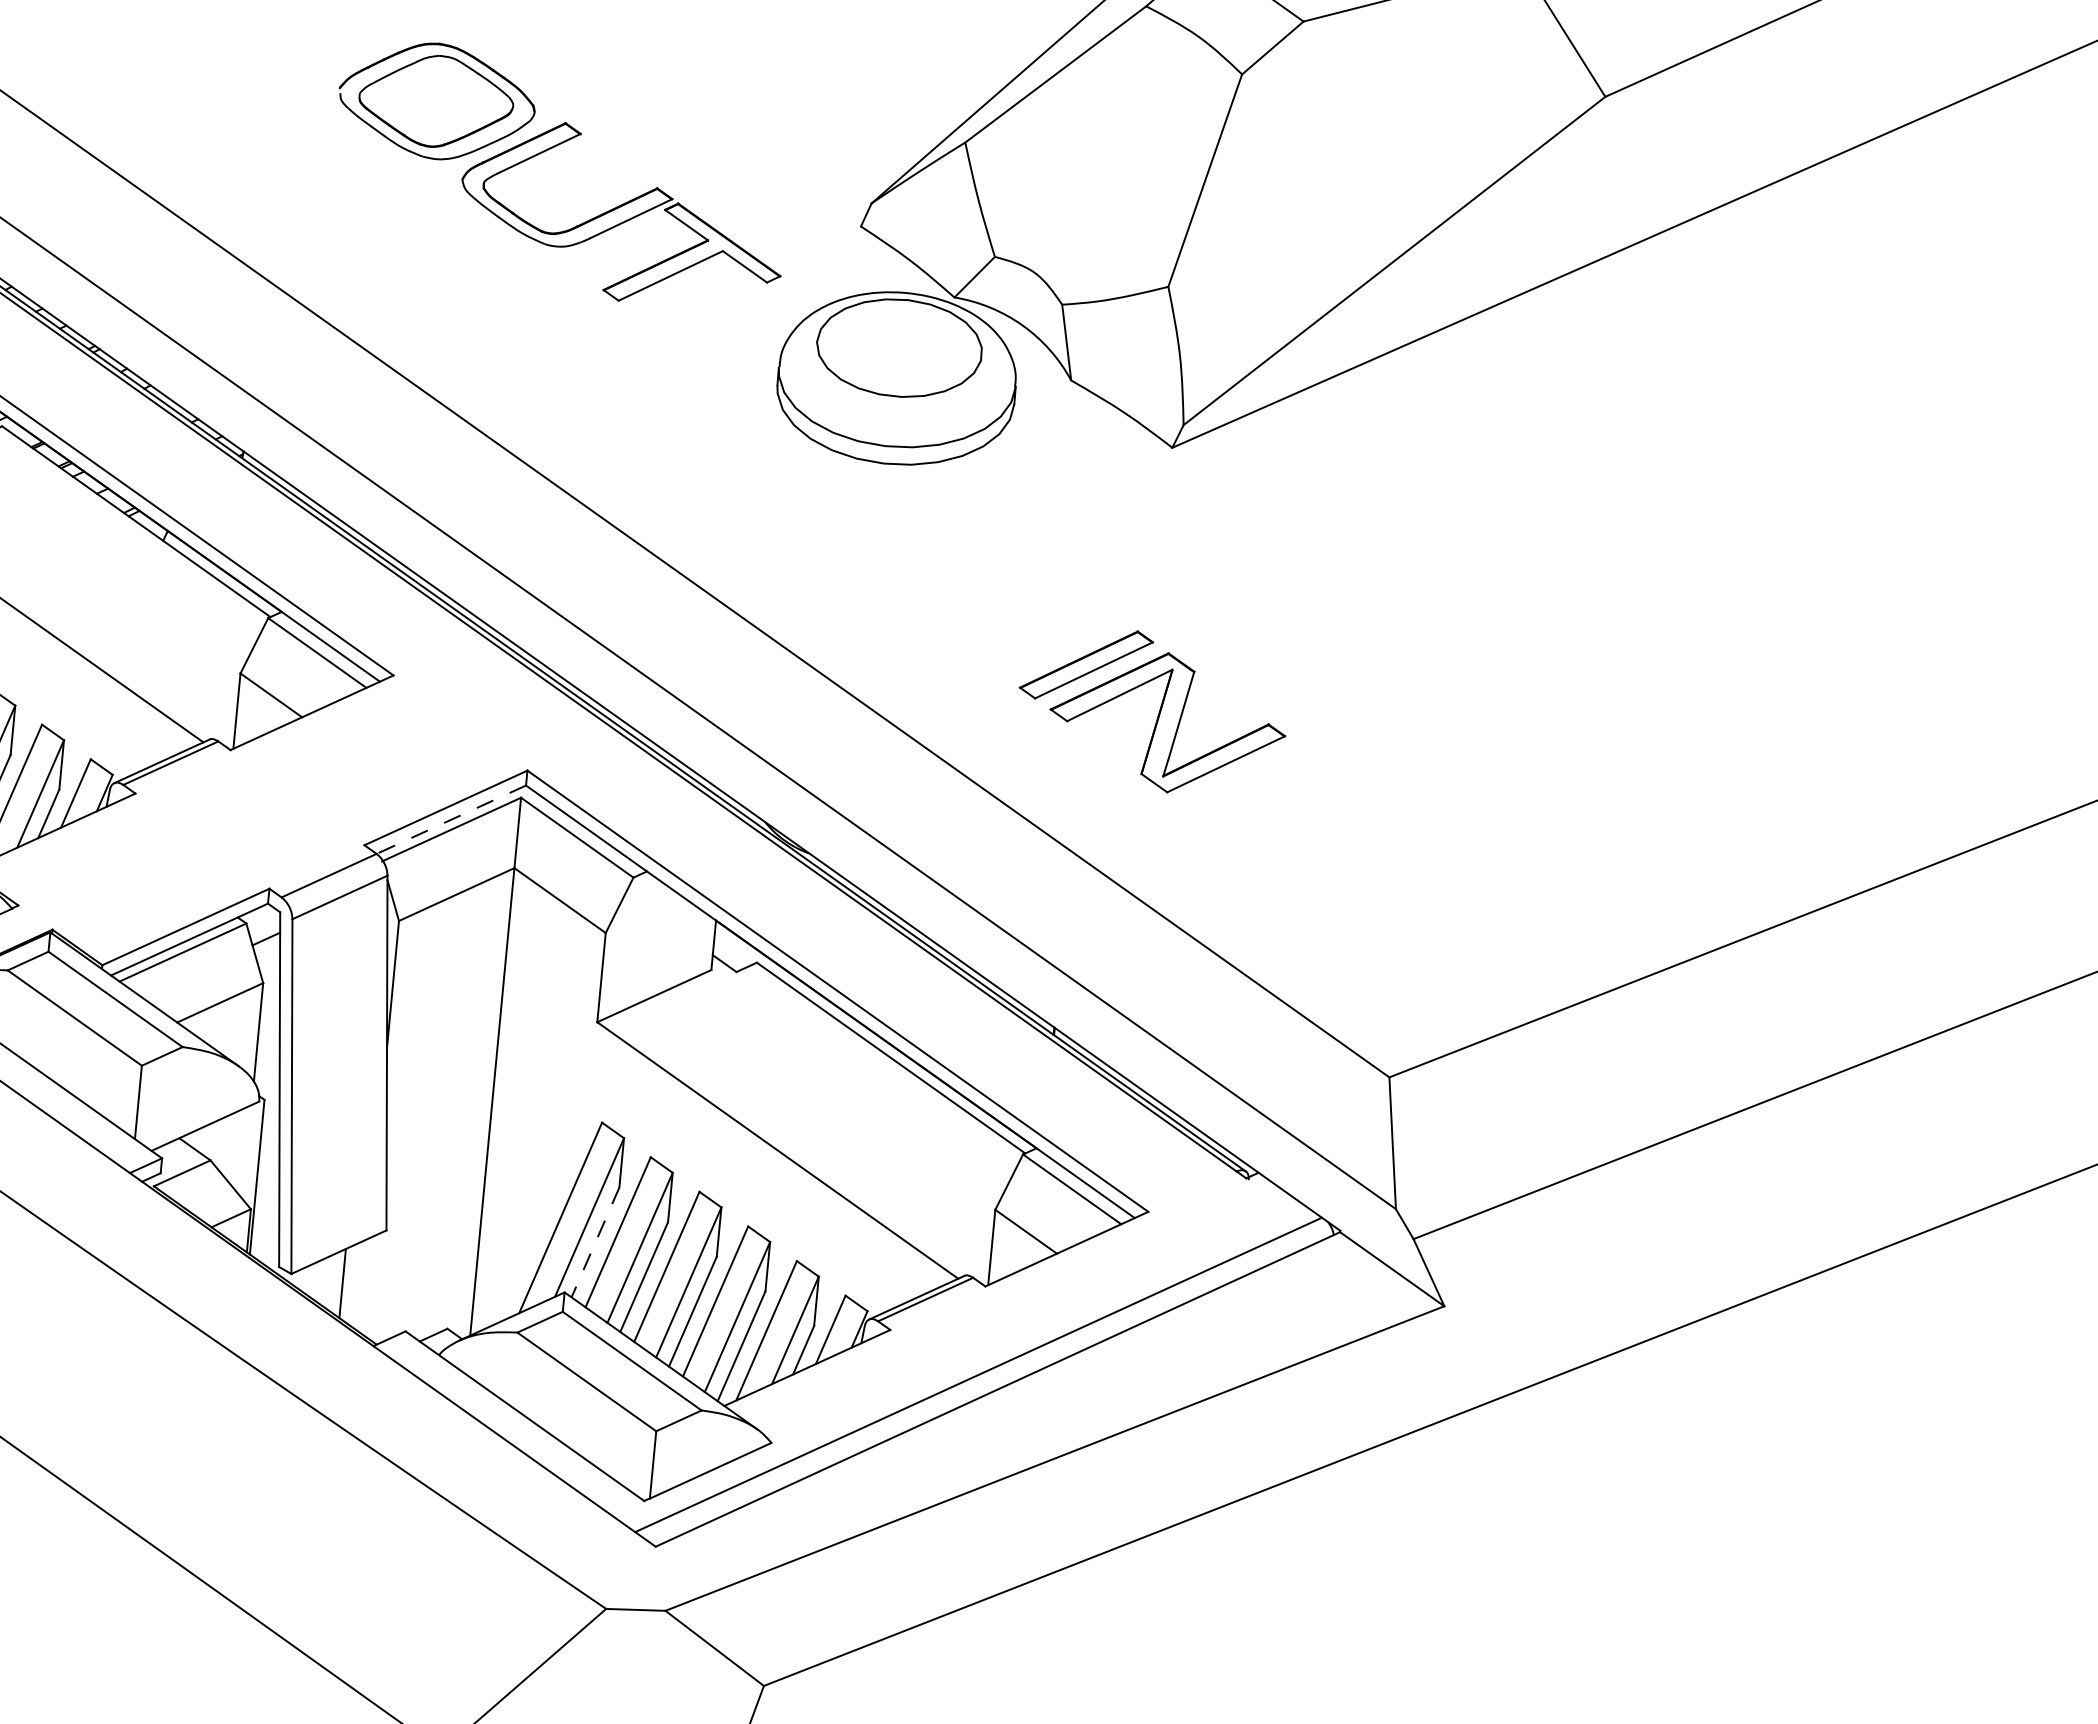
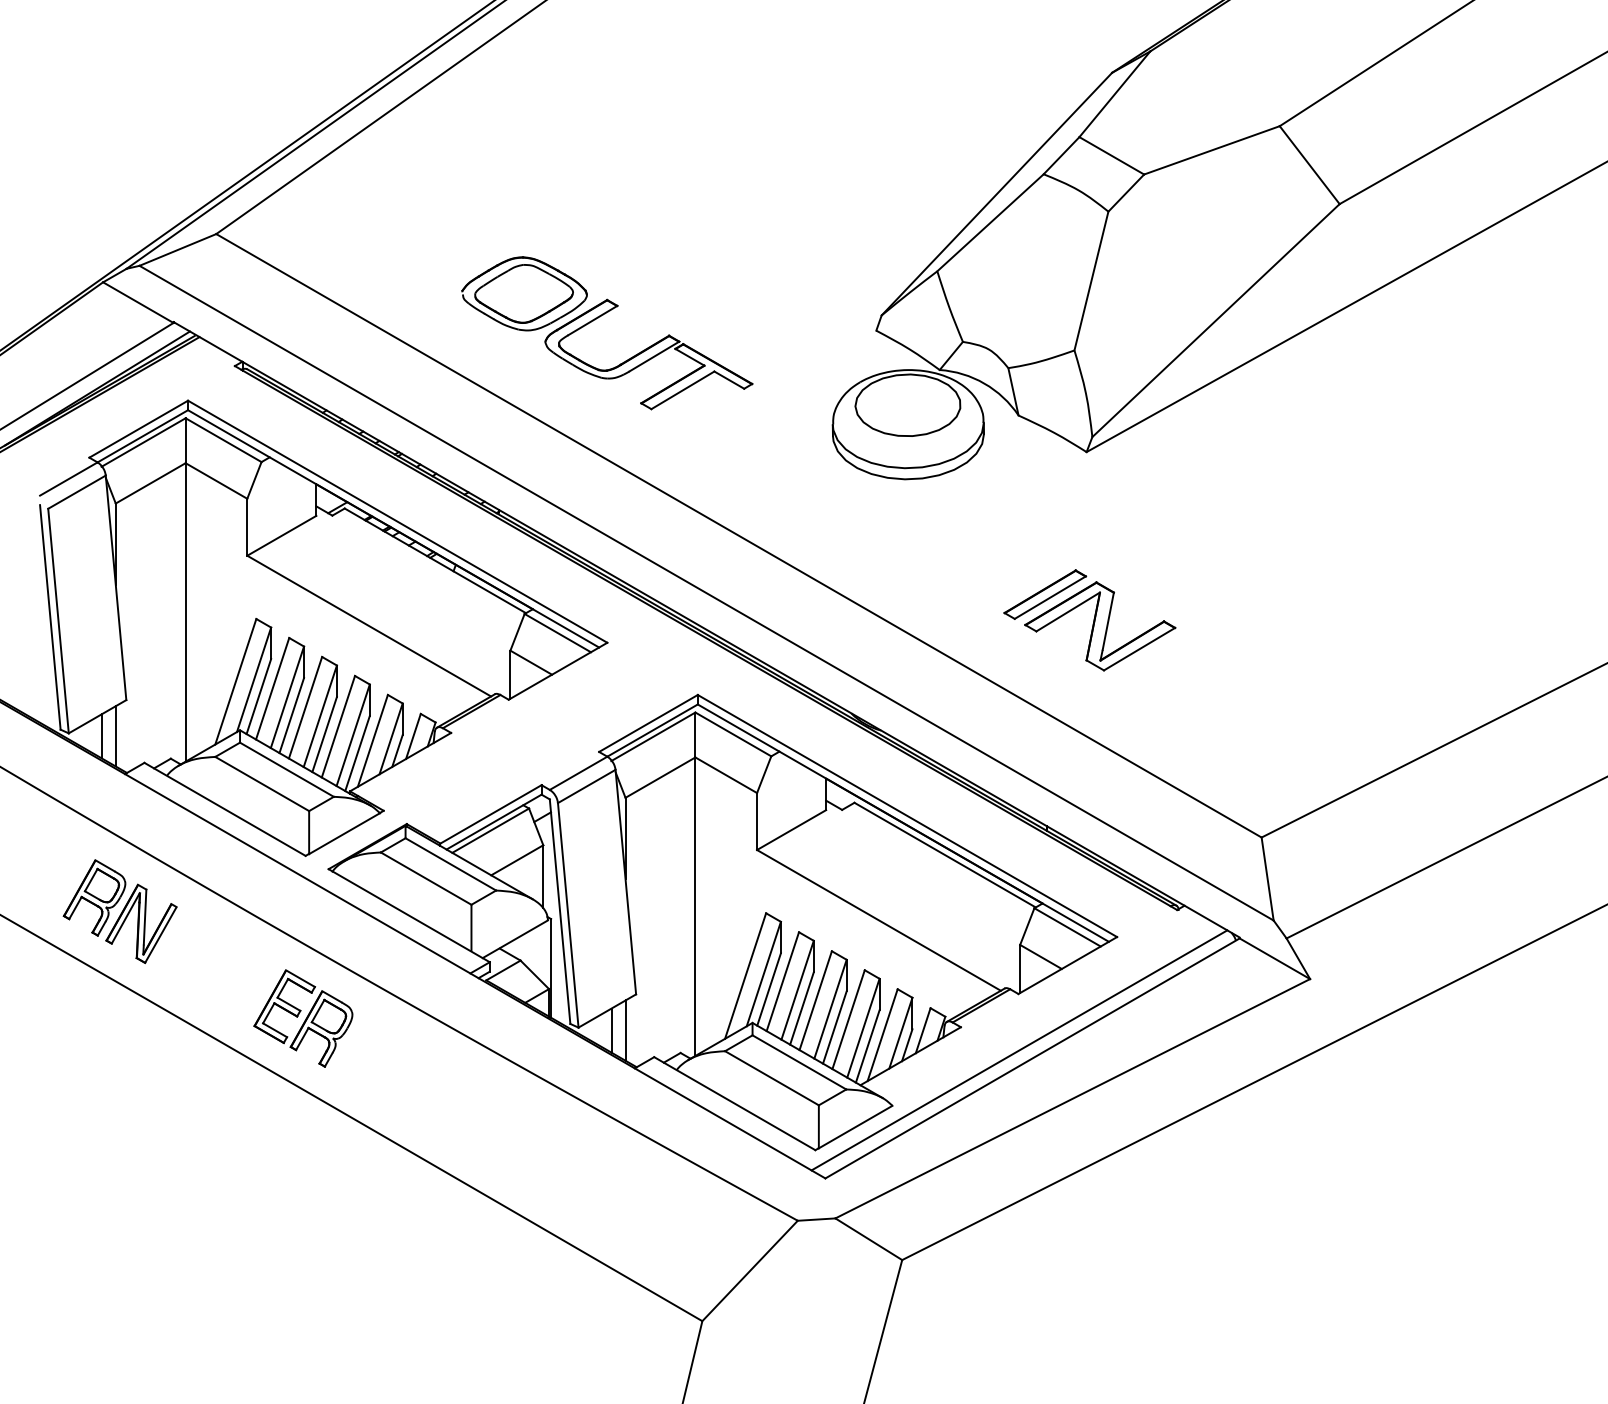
part: (552, 149) -> (600, 317), moved
line: (451, 819) -> (652, 730), dashed -> solid
line: (594, 1242) -> (768, 989), dashed -> solid
line: (364, 1285) -> (625, 1030), added

